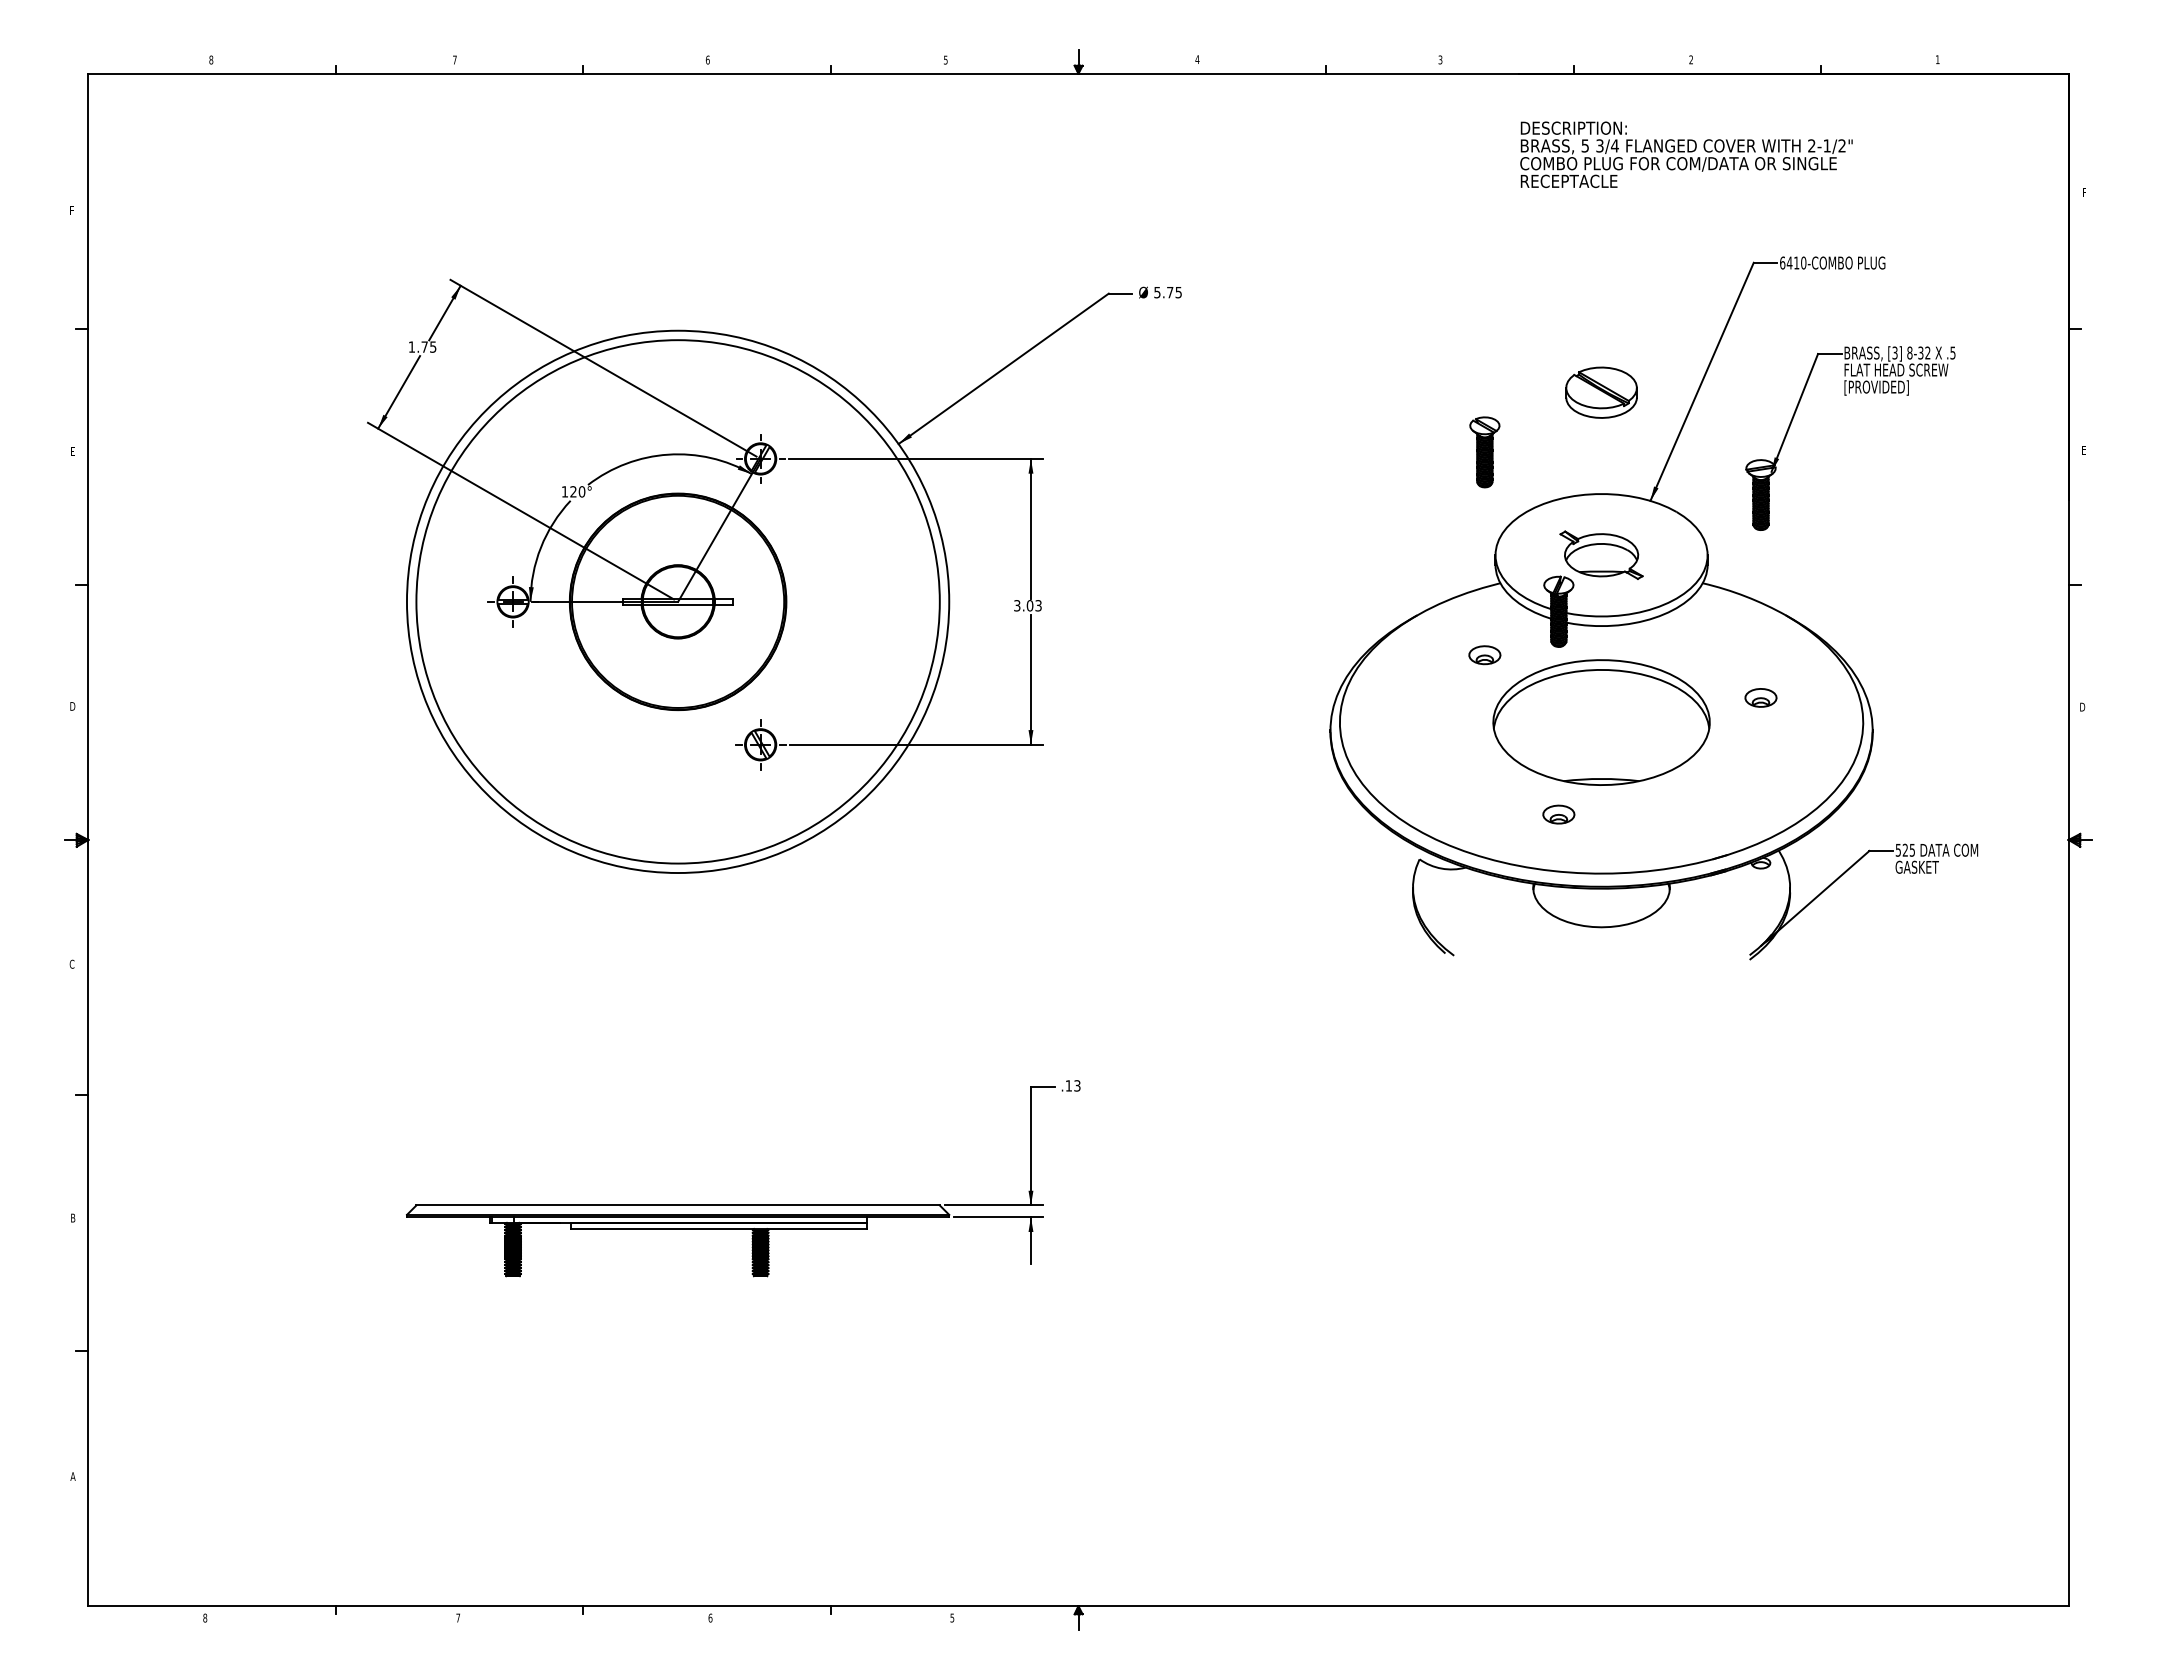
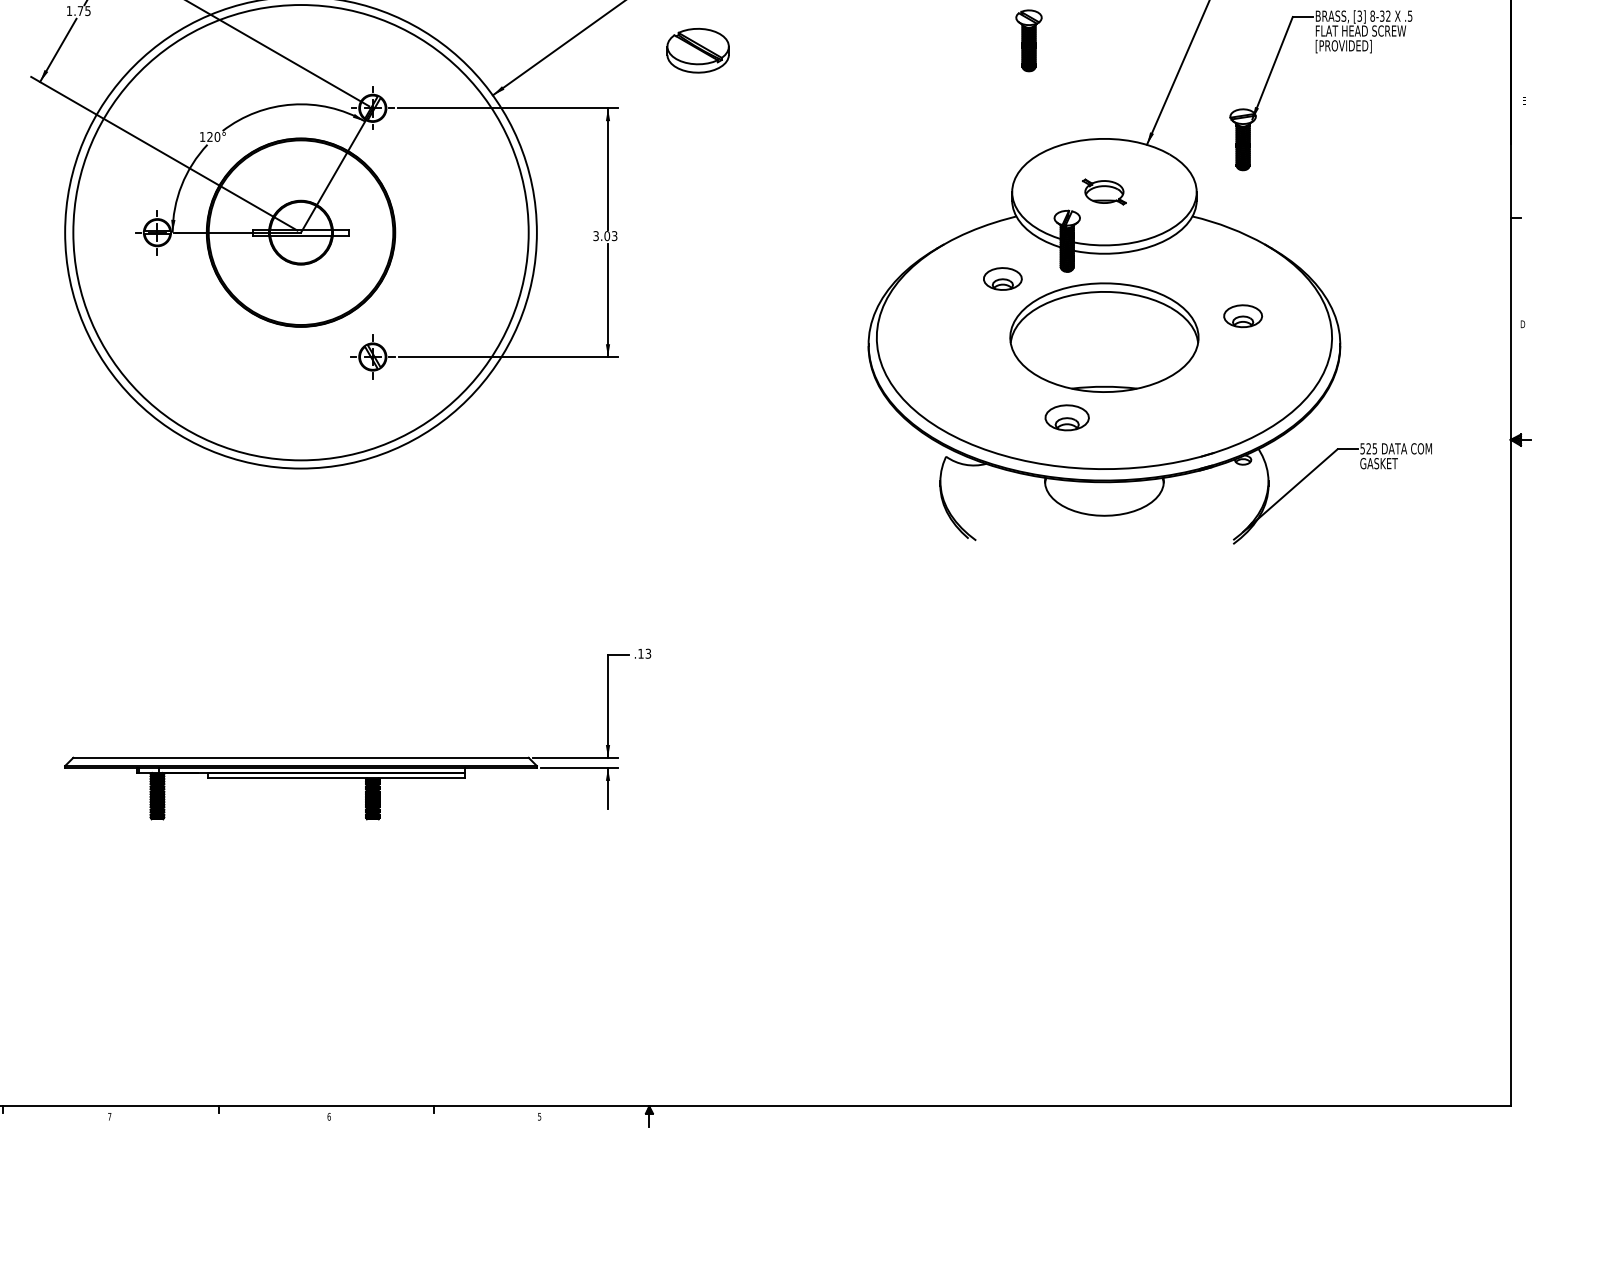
part: (1601, 392) -> (698, 50), moved
part: (1484, 452) -> (1028, 40), moved
part: (1601, 554) -> (1104, 191), size x0.6
part: (1484, 655) -> (1002, 279), size x1.4
part: (1760, 697) -> (1242, 315), size x1.4
part: (1558, 814) -> (1066, 417), size x1.6

